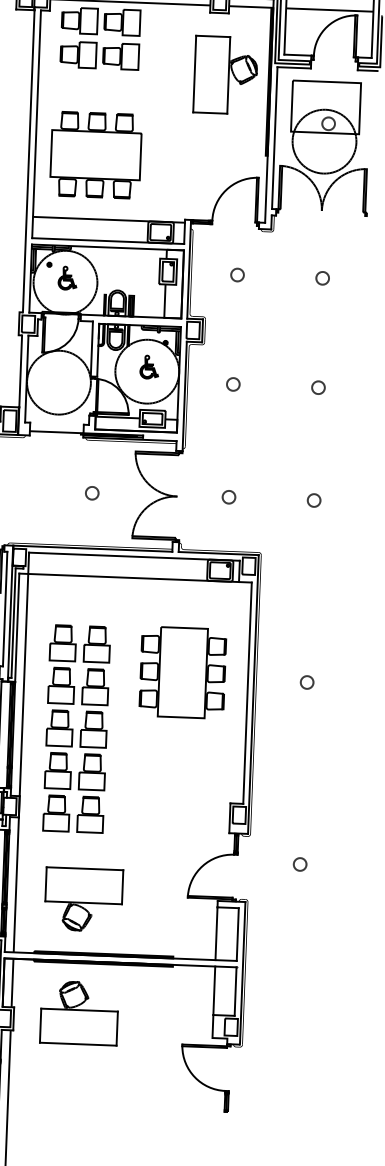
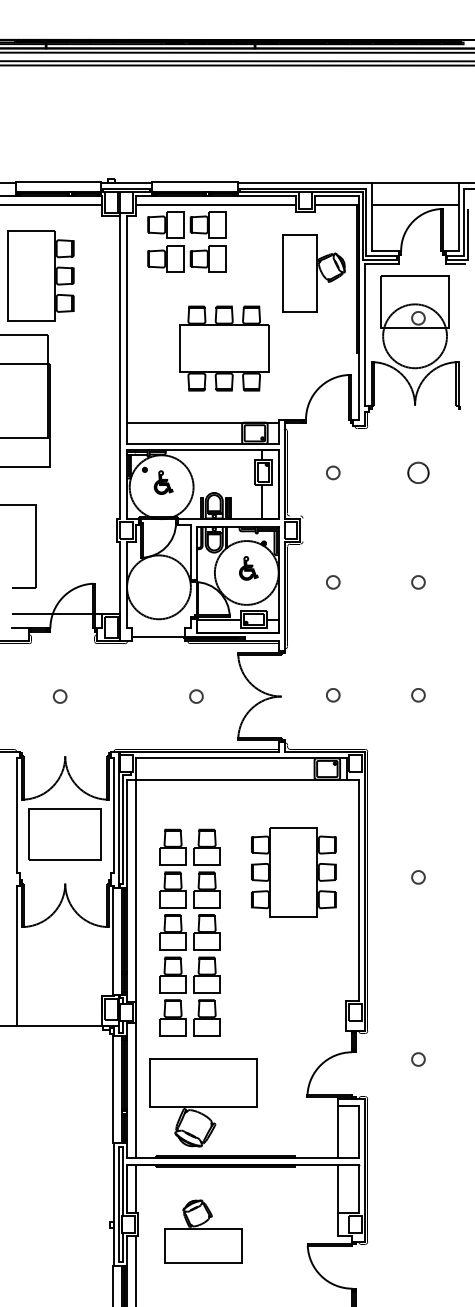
part: (96, 155) -> (224, 348), moved
circle: (322, 277) -> (418, 472), size x1.6
part: (83, 900) -> (203, 1103), size x1.4
part: (79, 1013) -> (203, 1231), moved

